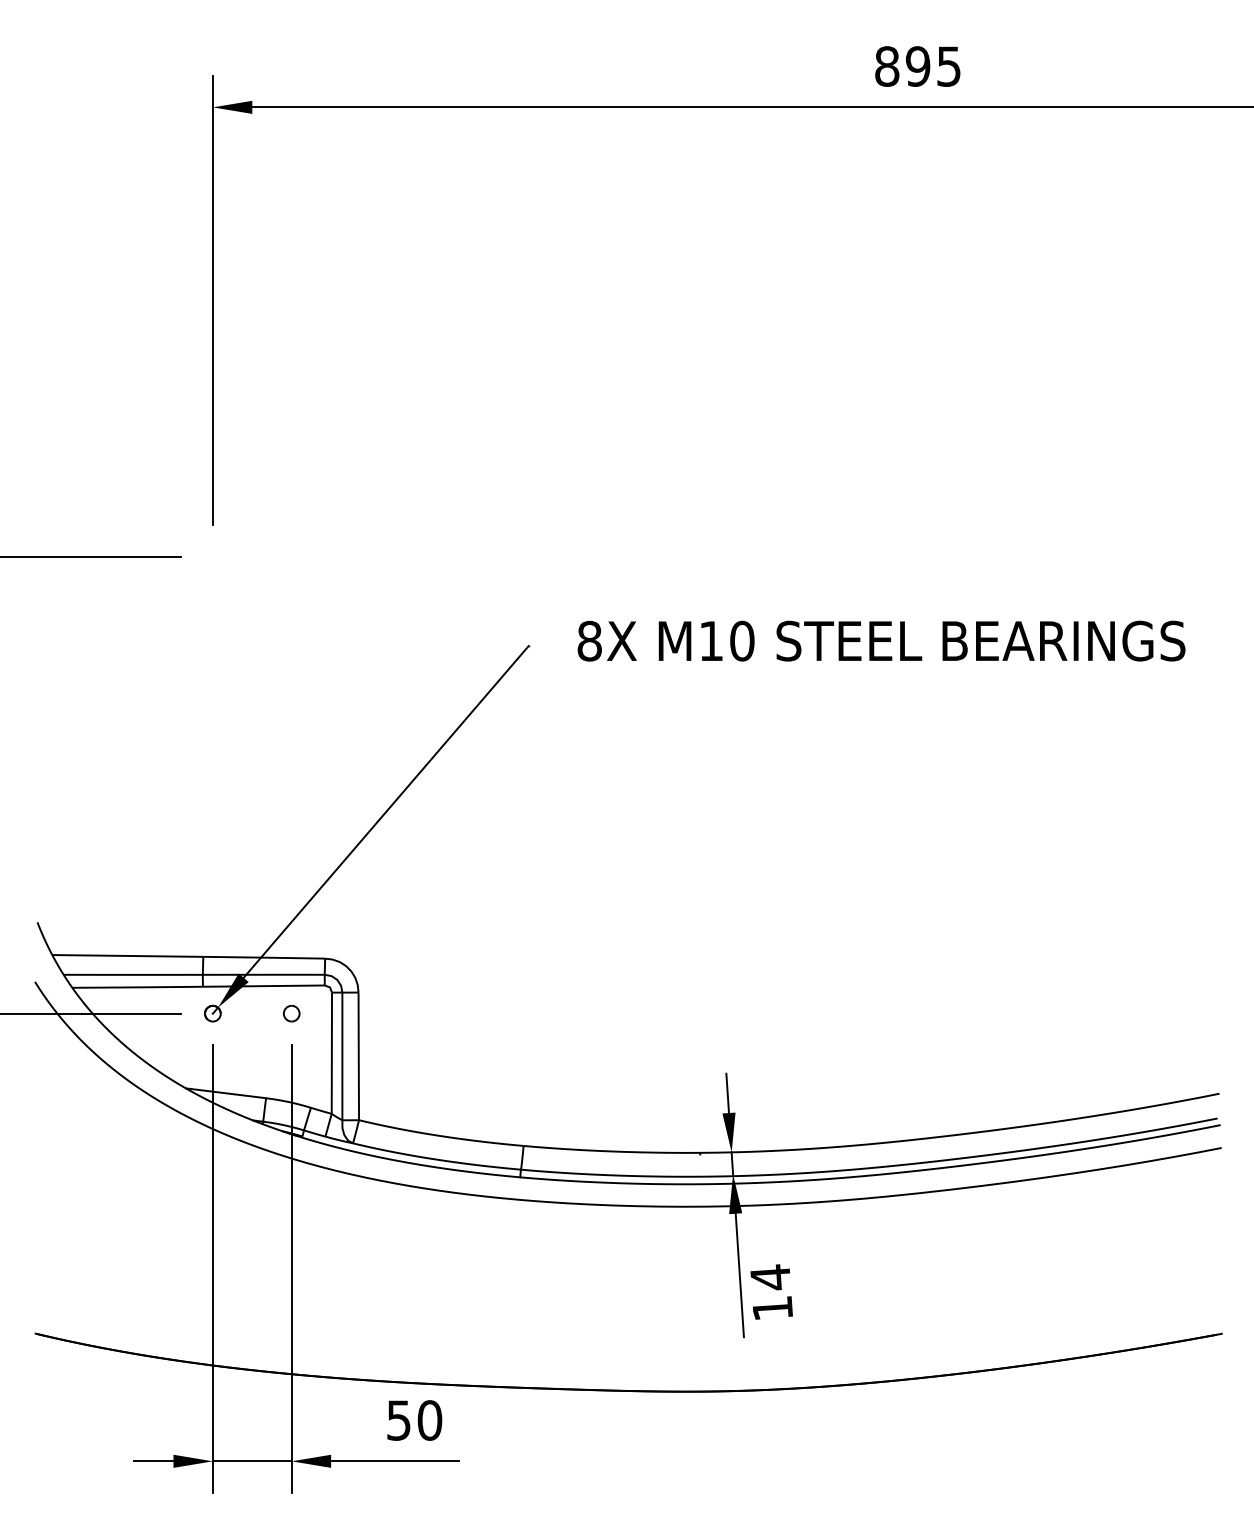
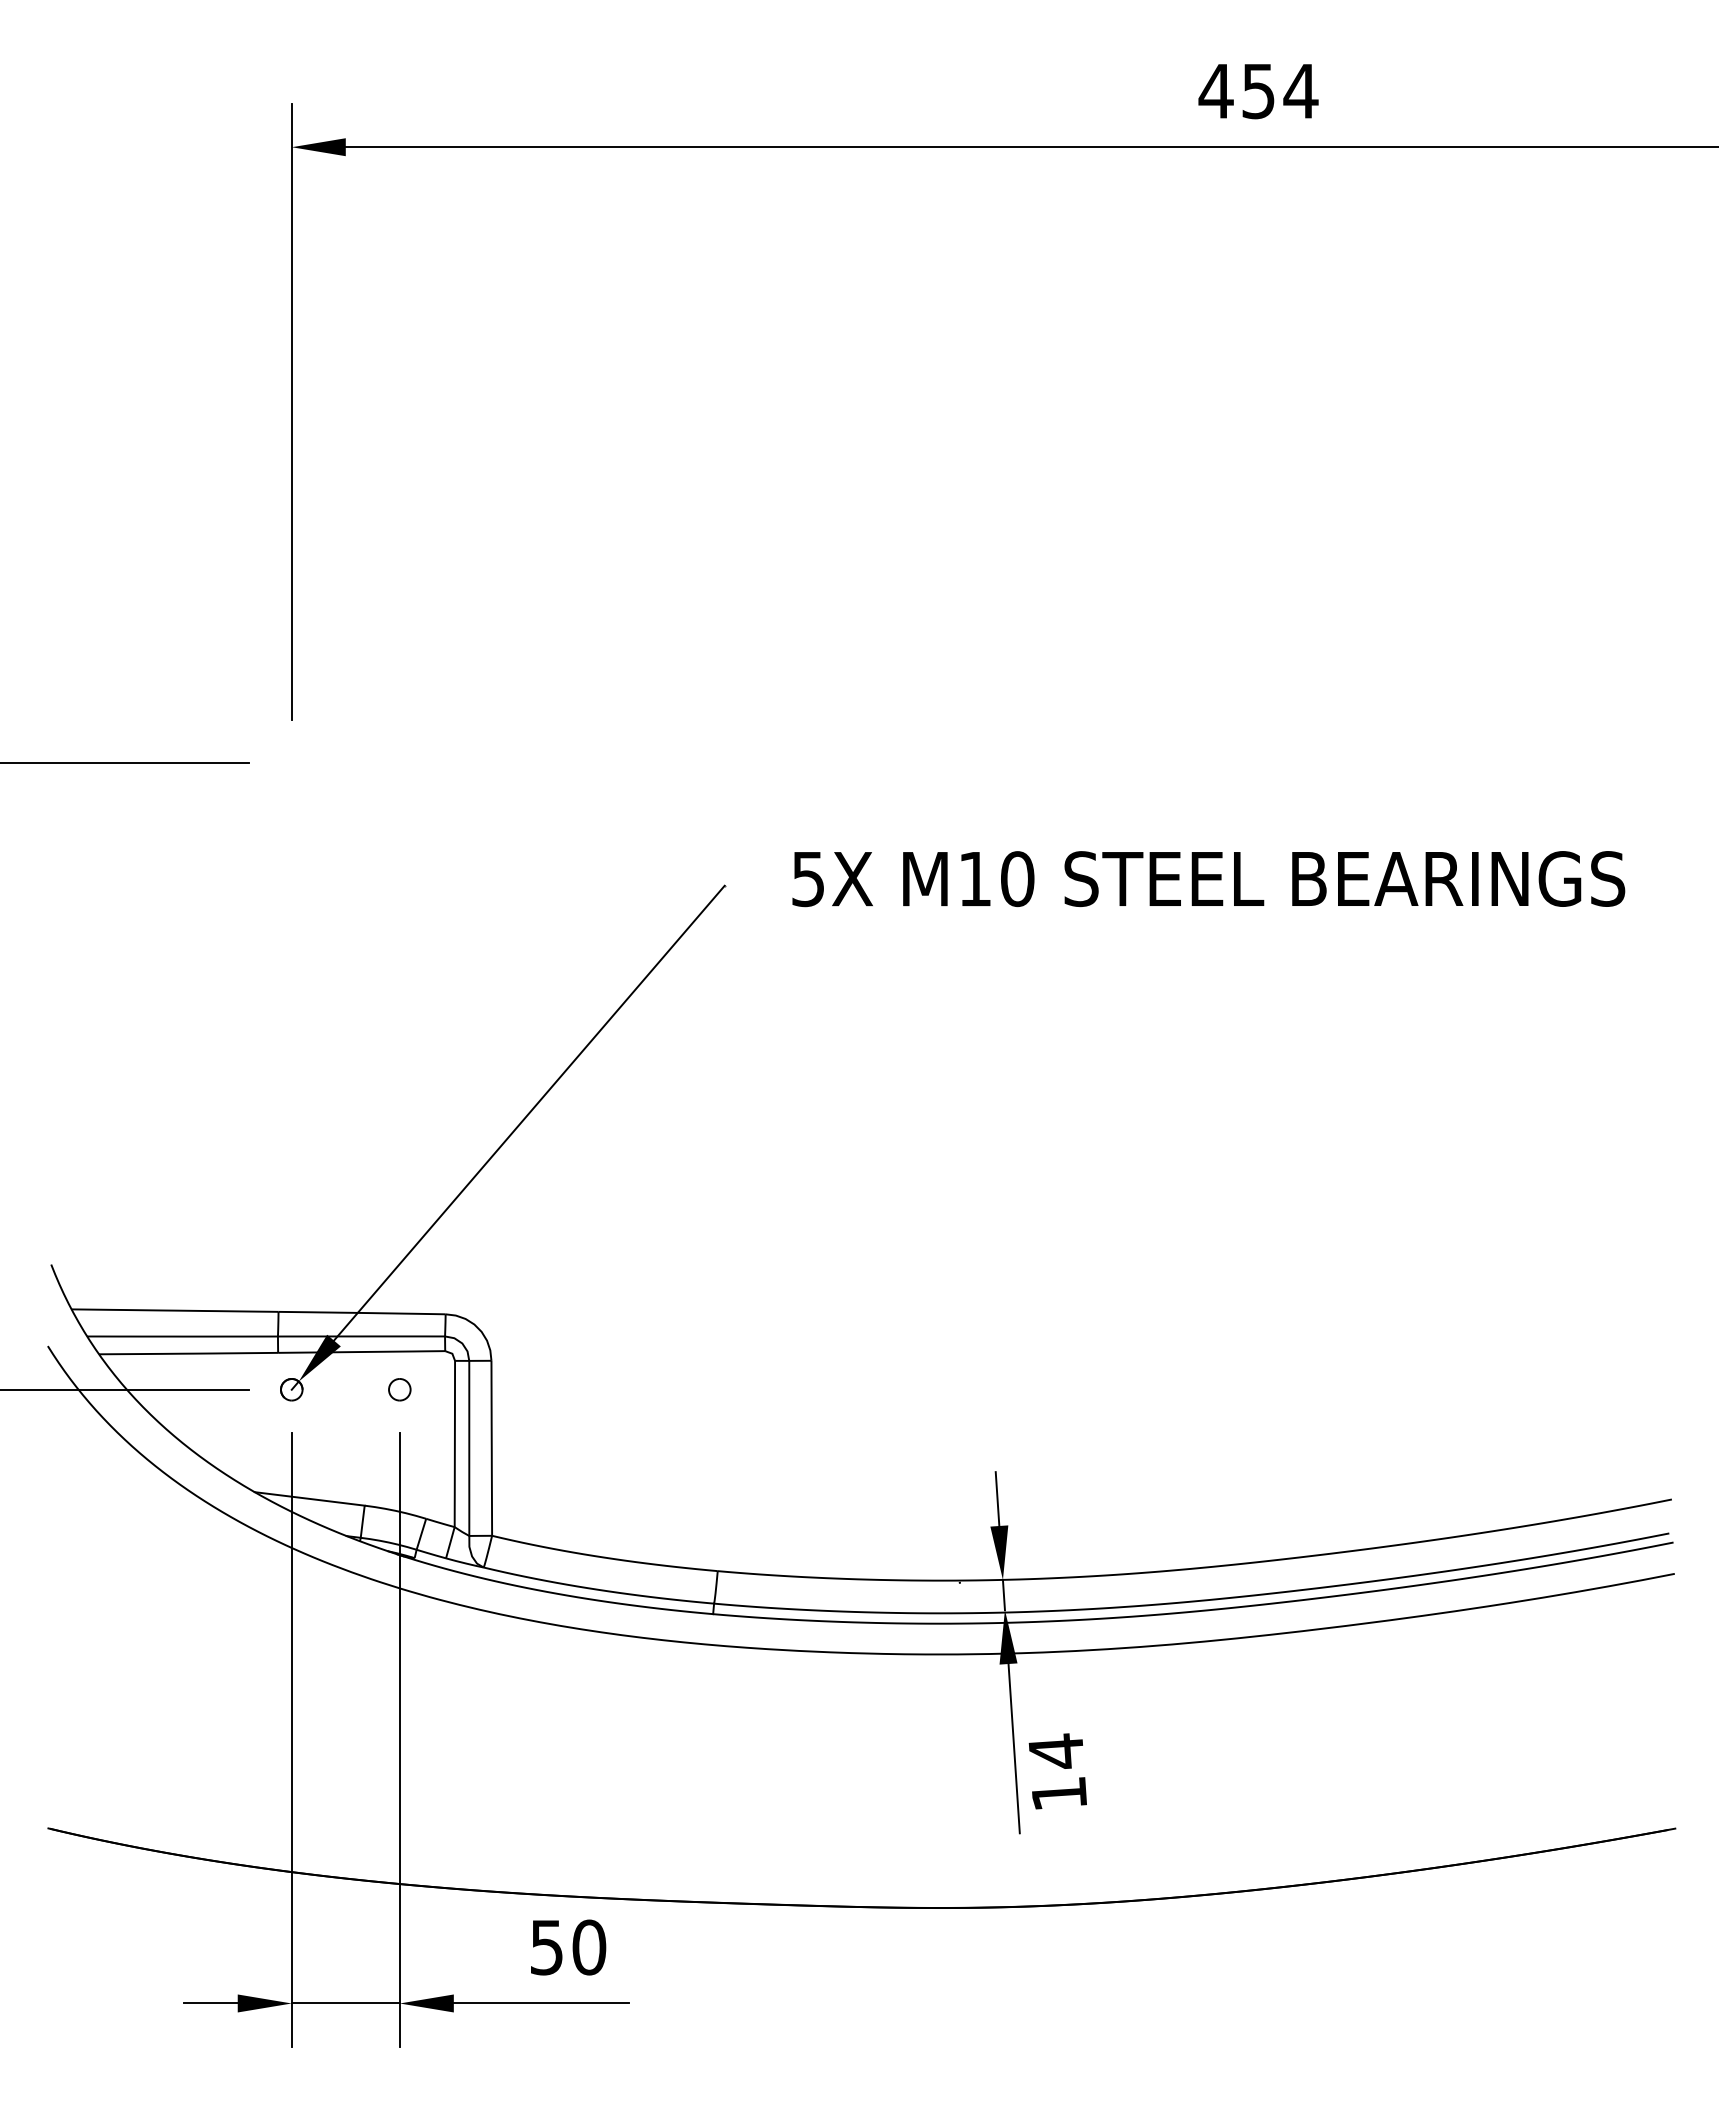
text: (918, 66) -> (1258, 91), 895 -> 454
text: (589, 641) -> (808, 879), 8X -> 5X

